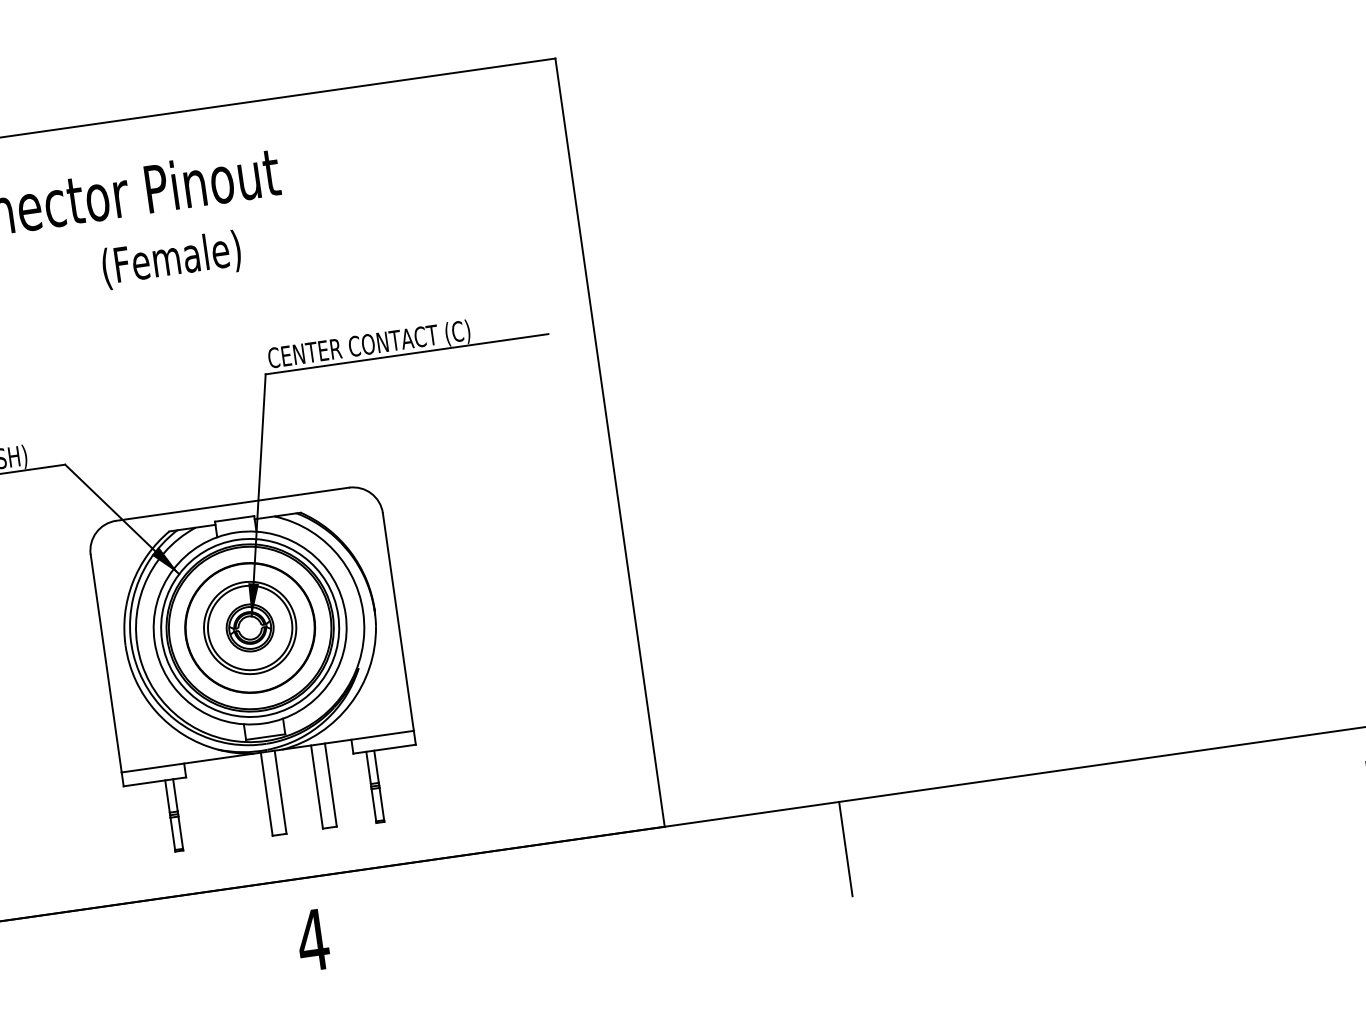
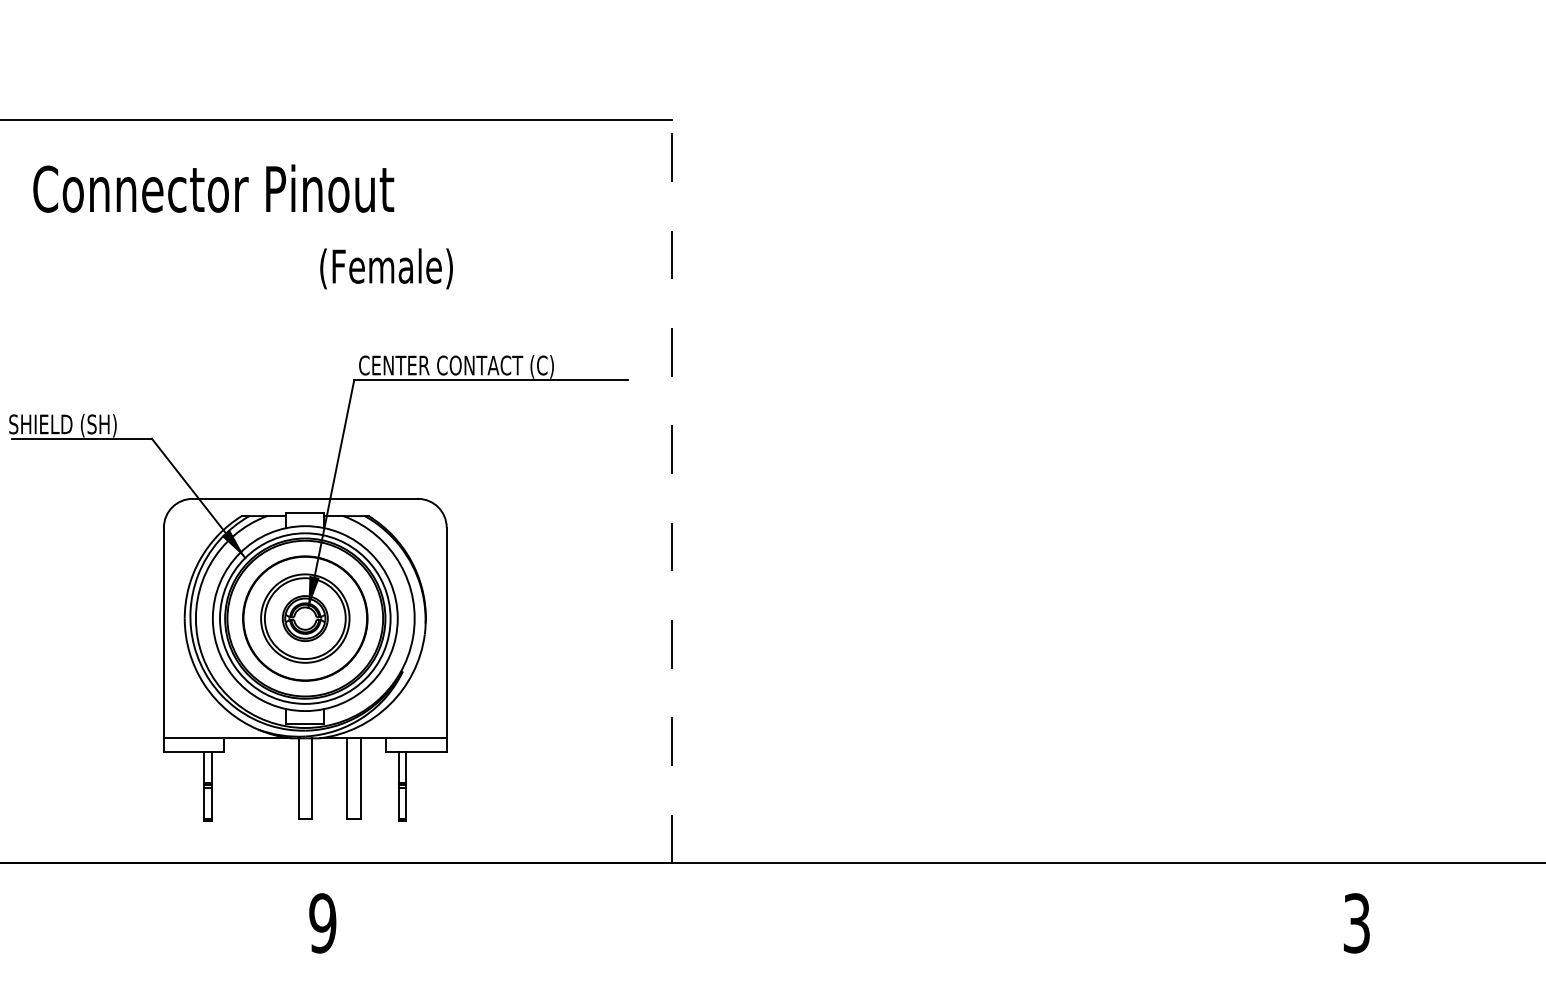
text: (171, 259) -> (386, 268), moved
line: (609, 442) -> (671, 491), solid -> dashed
line: (845, 848) -> (840, 908), removed
text: (312, 940) -> (322, 923), 4 -> 9

